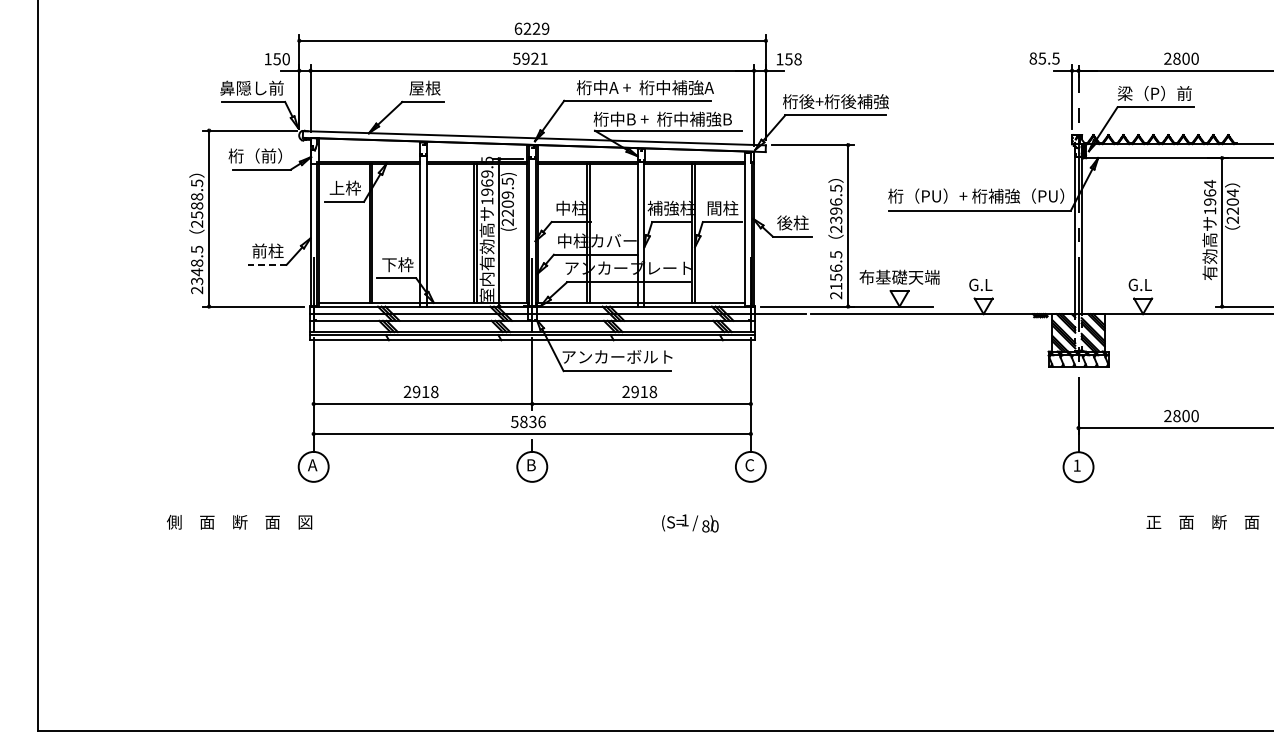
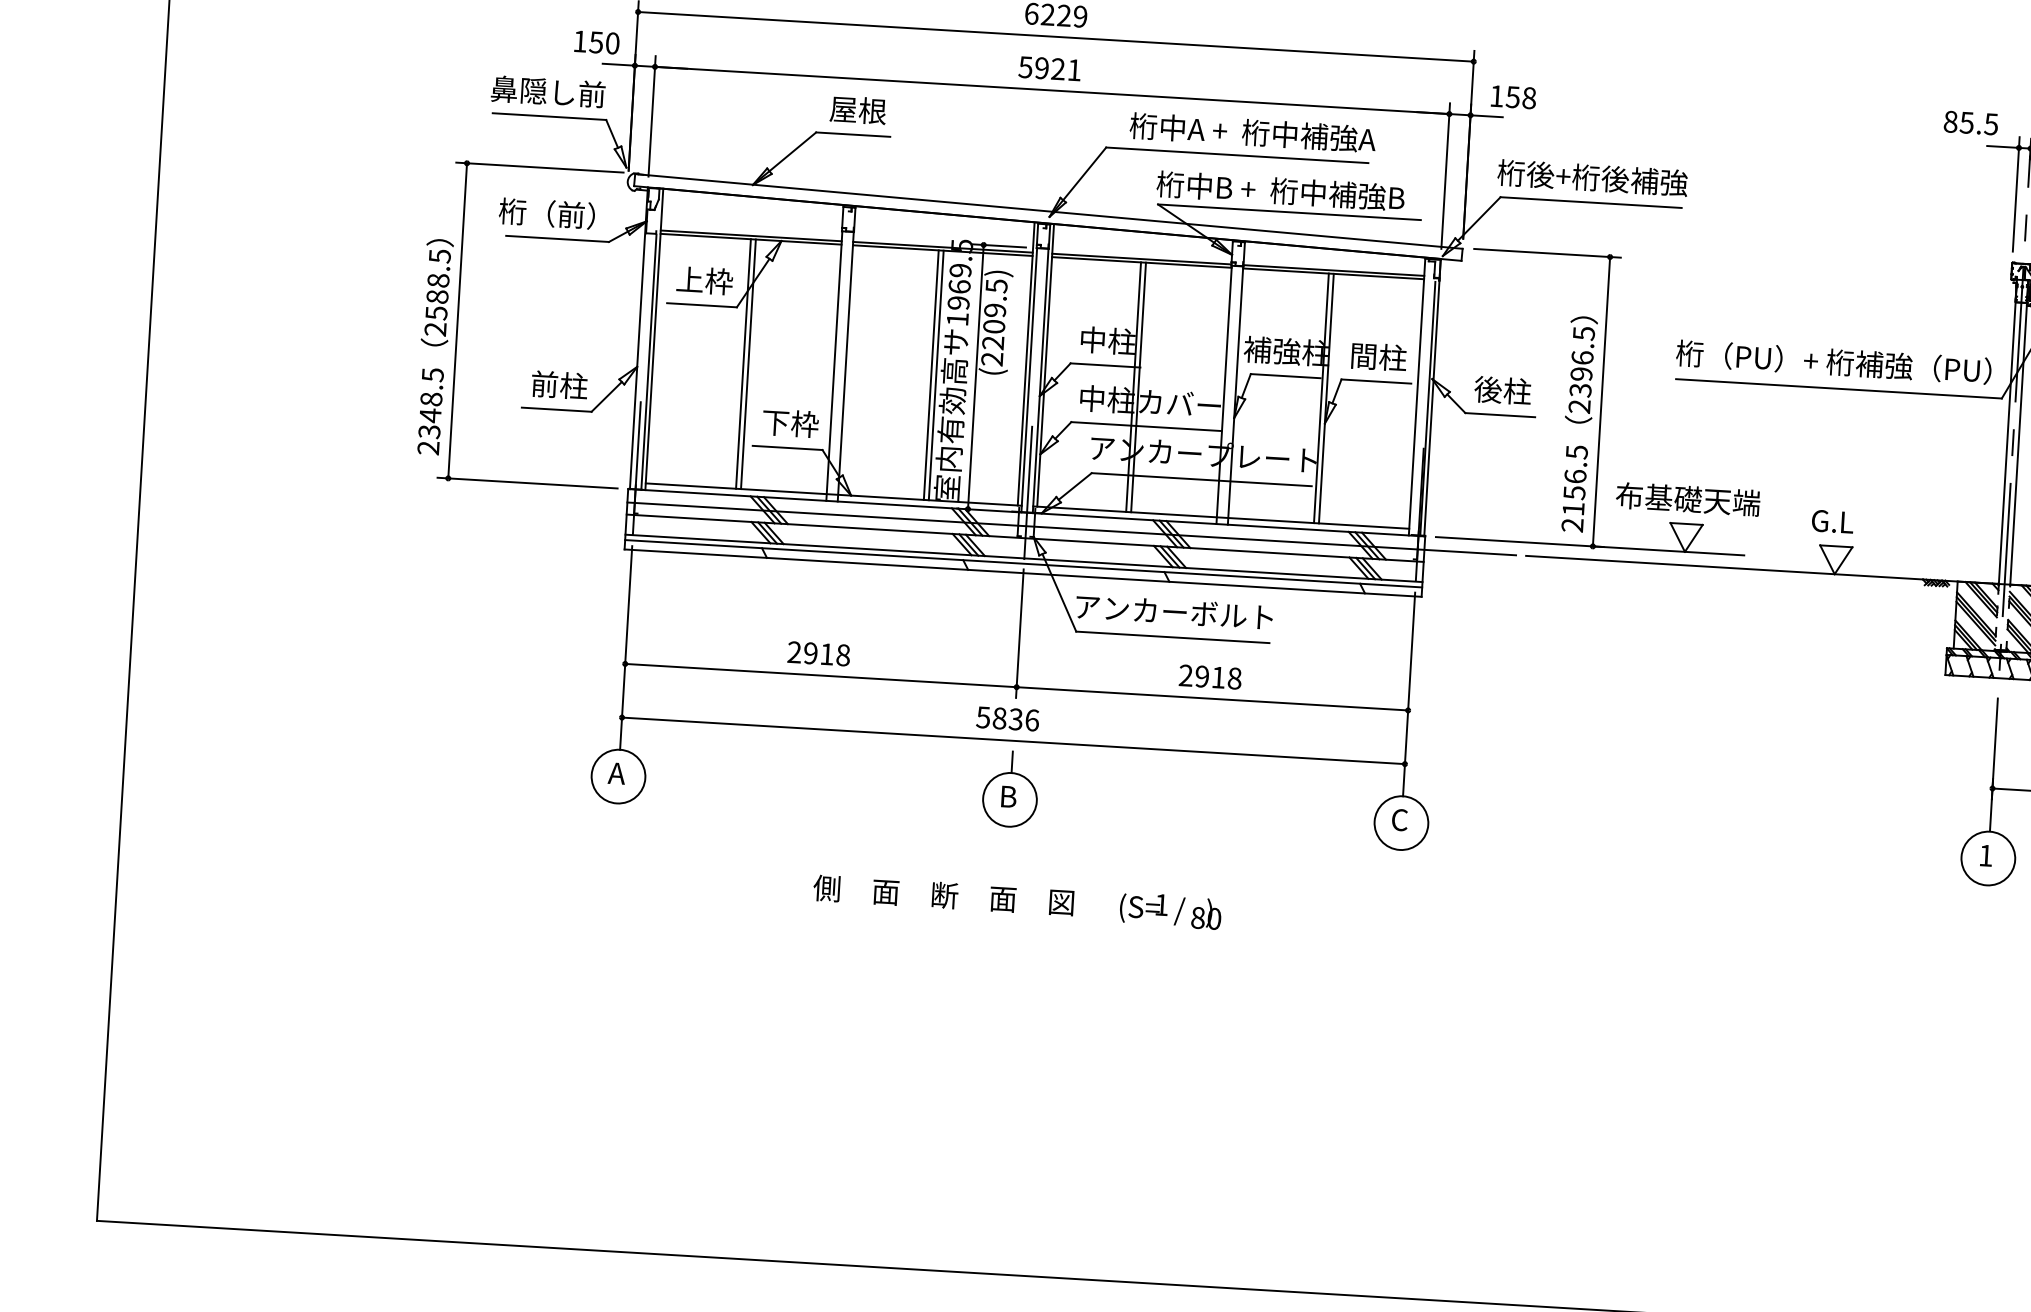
line: (266, 264) -> (555, 409), dashed -> solid
text: (239, 521) -> (943, 894), moved
text: (690, 523) -> (1170, 911), moved

